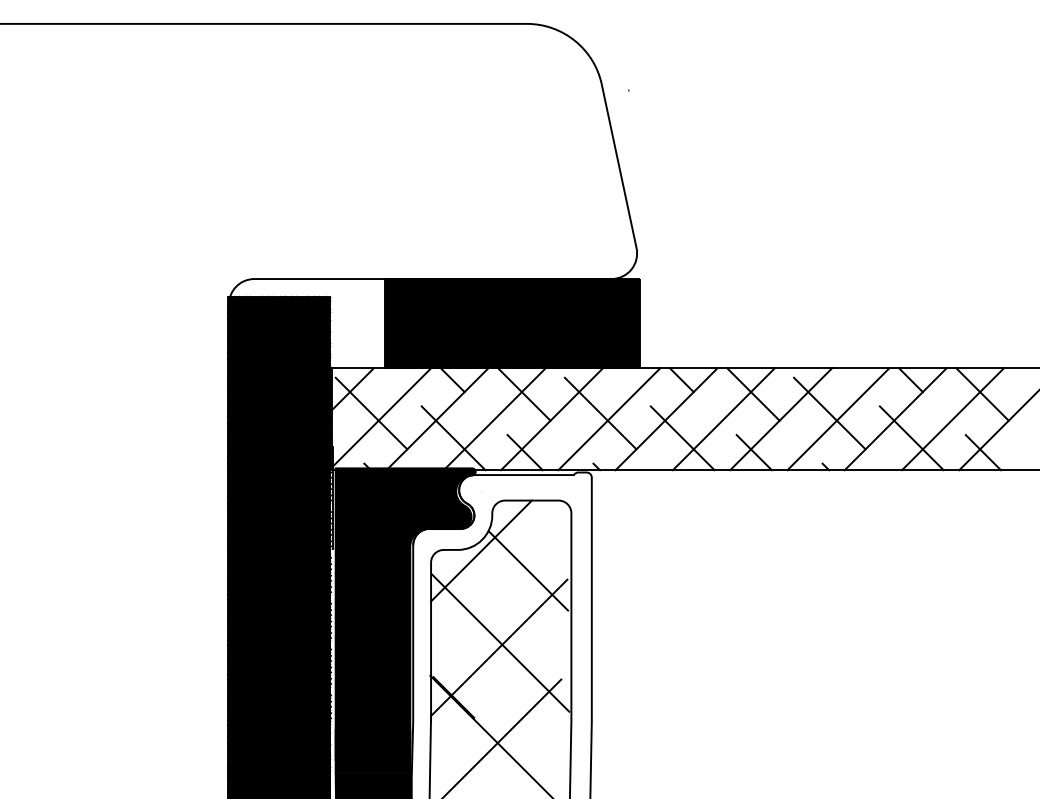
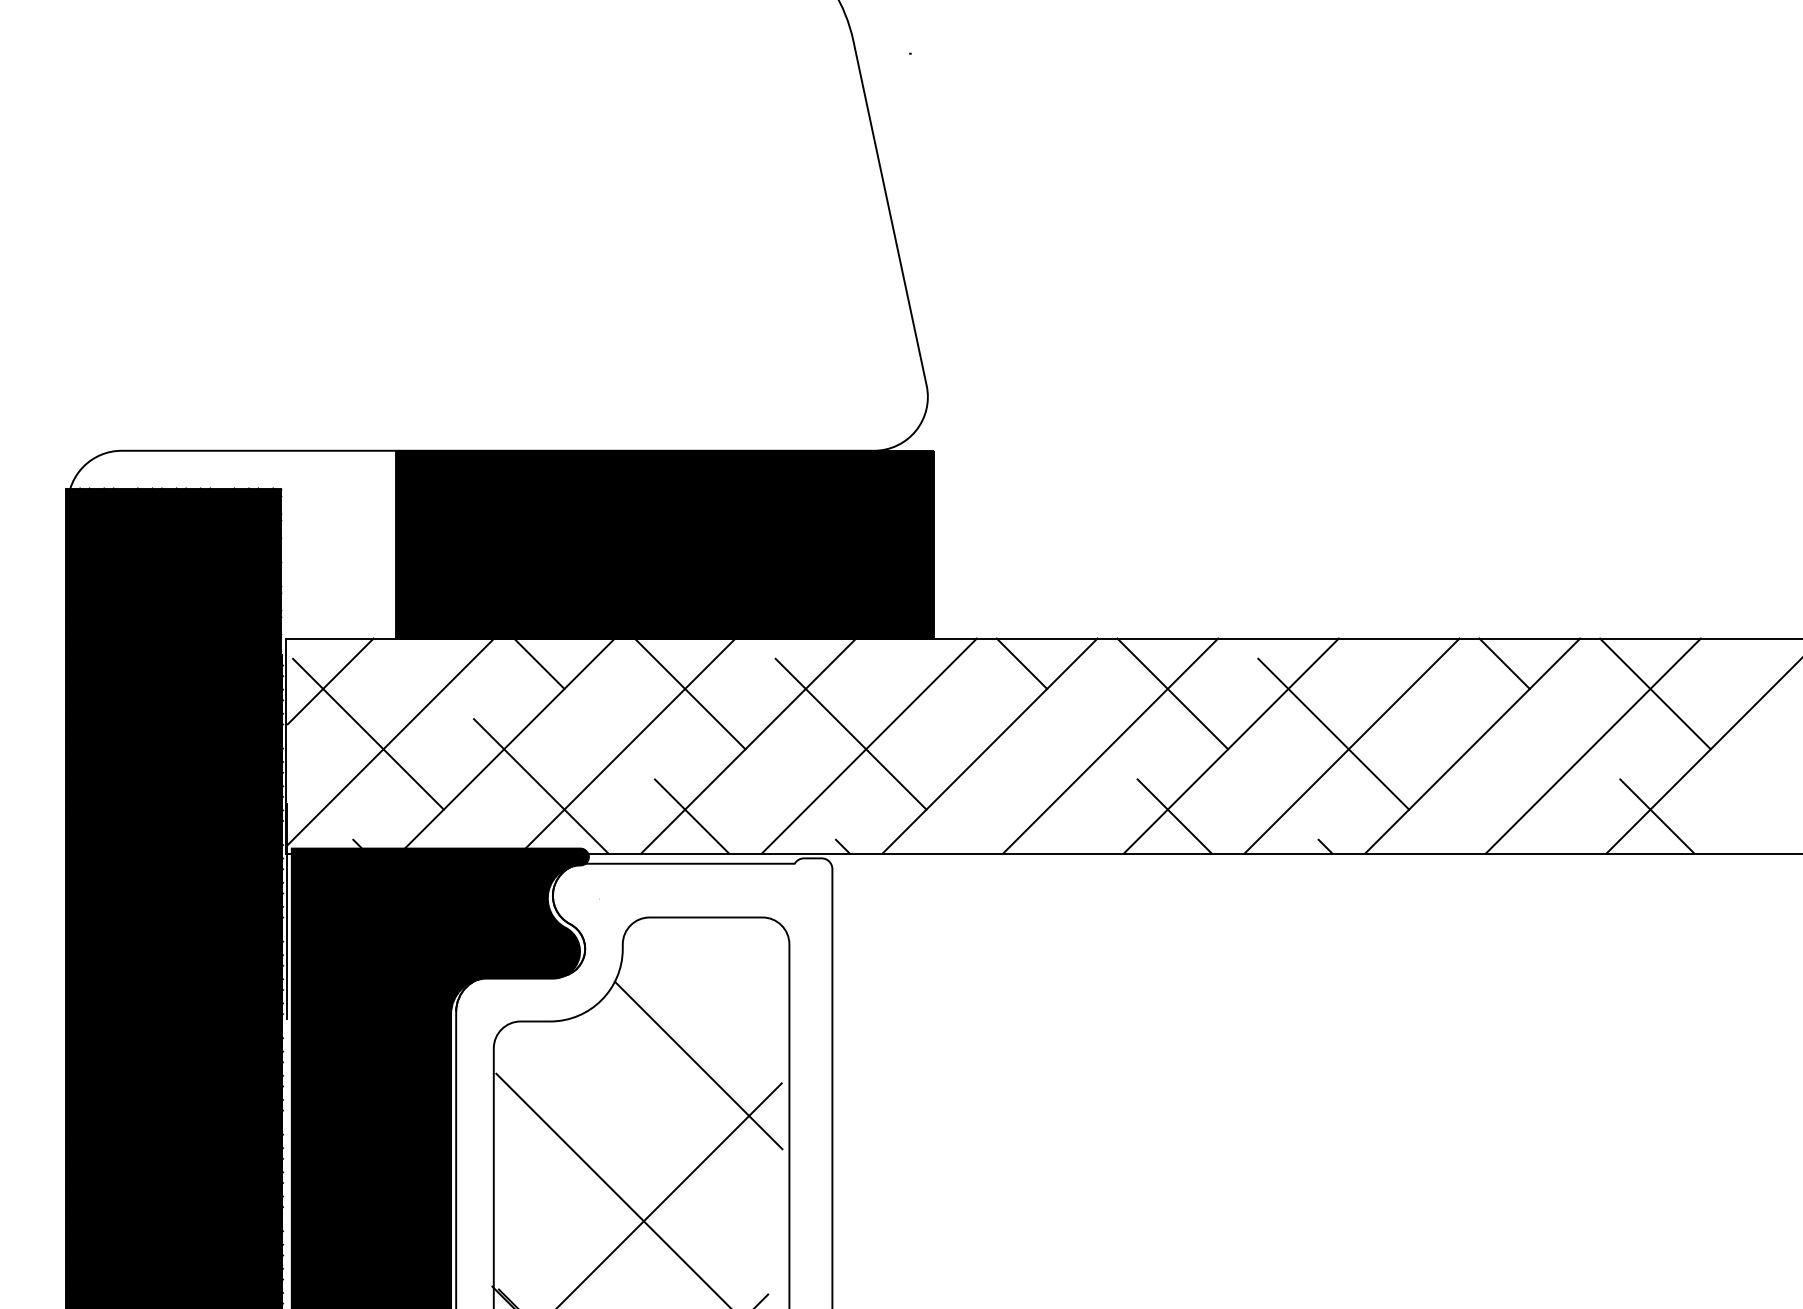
line: (682, 438) -> (1023, 786), removed
line: (911, 438) -> (1505, 786), removed
line: (481, 550) -> (600, 1022), removed

